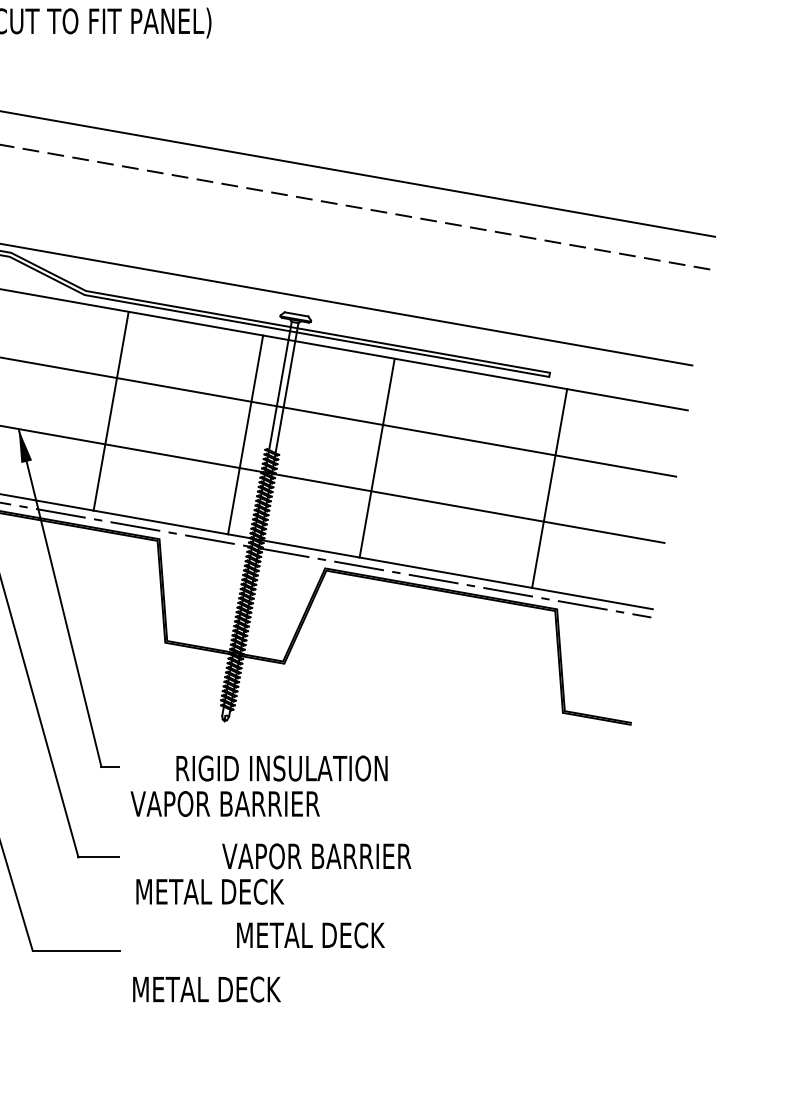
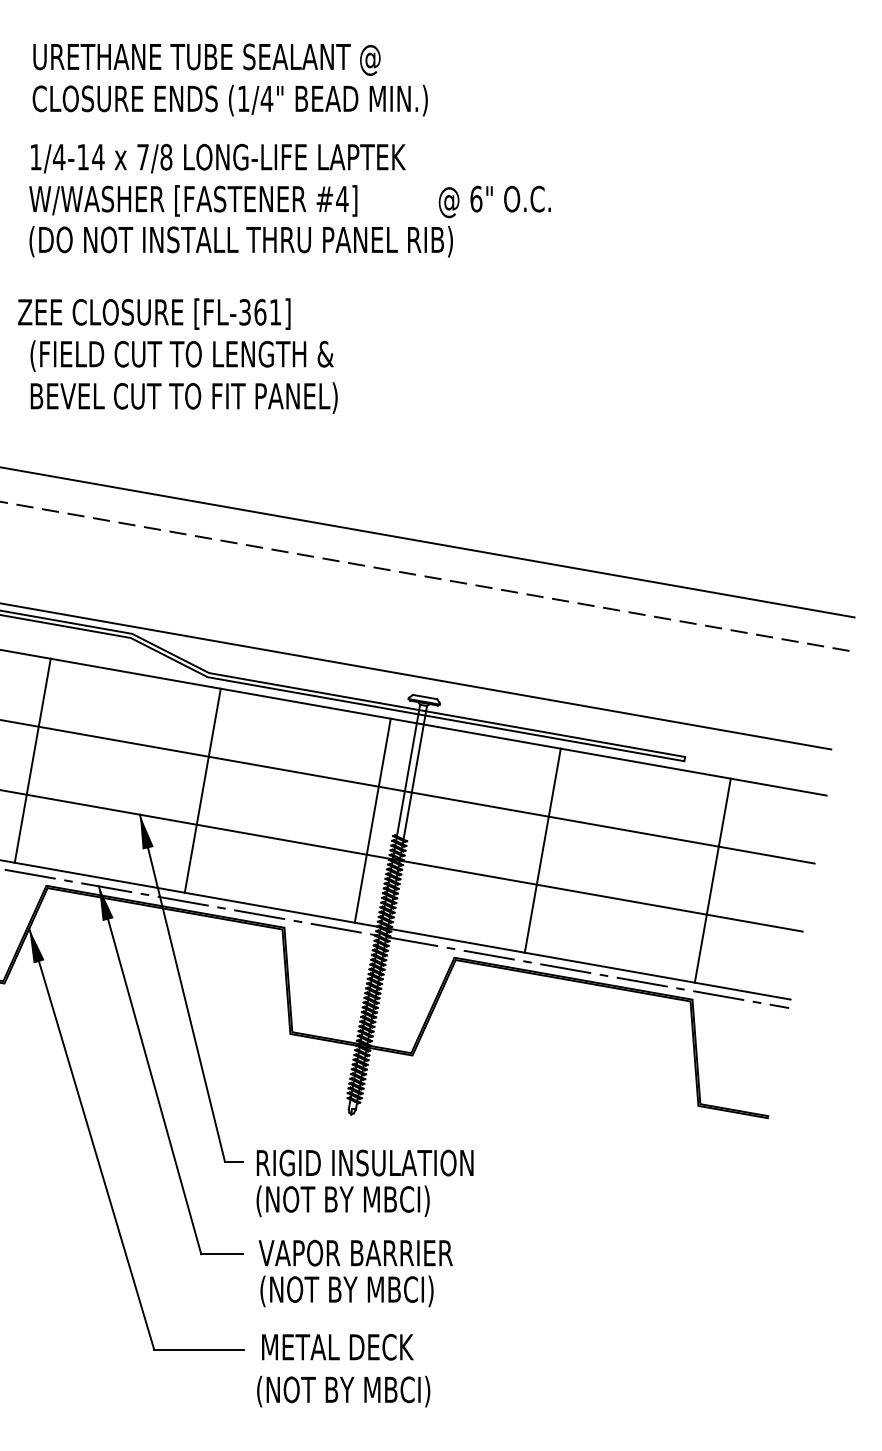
line: (110, 411) -> (202, 790), moved
line: (376, 458) -> (542, 850), moved
line: (549, 488) -> (712, 880), moved
text: (281, 767) -> (364, 1162), moved
text: (224, 805) -> (351, 1201), VAPOR BARRIER -> (NOT BY MBCI)
text: (316, 855) -> (355, 1252), moved
text: (219, 893) -> (346, 1291), METAL DECK -> (NOT BY MBCI)
text: (310, 935) -> (337, 1347), moved
text: (217, 991) -> (343, 1391), METAL DECK -> (NOT BY MBCI)

